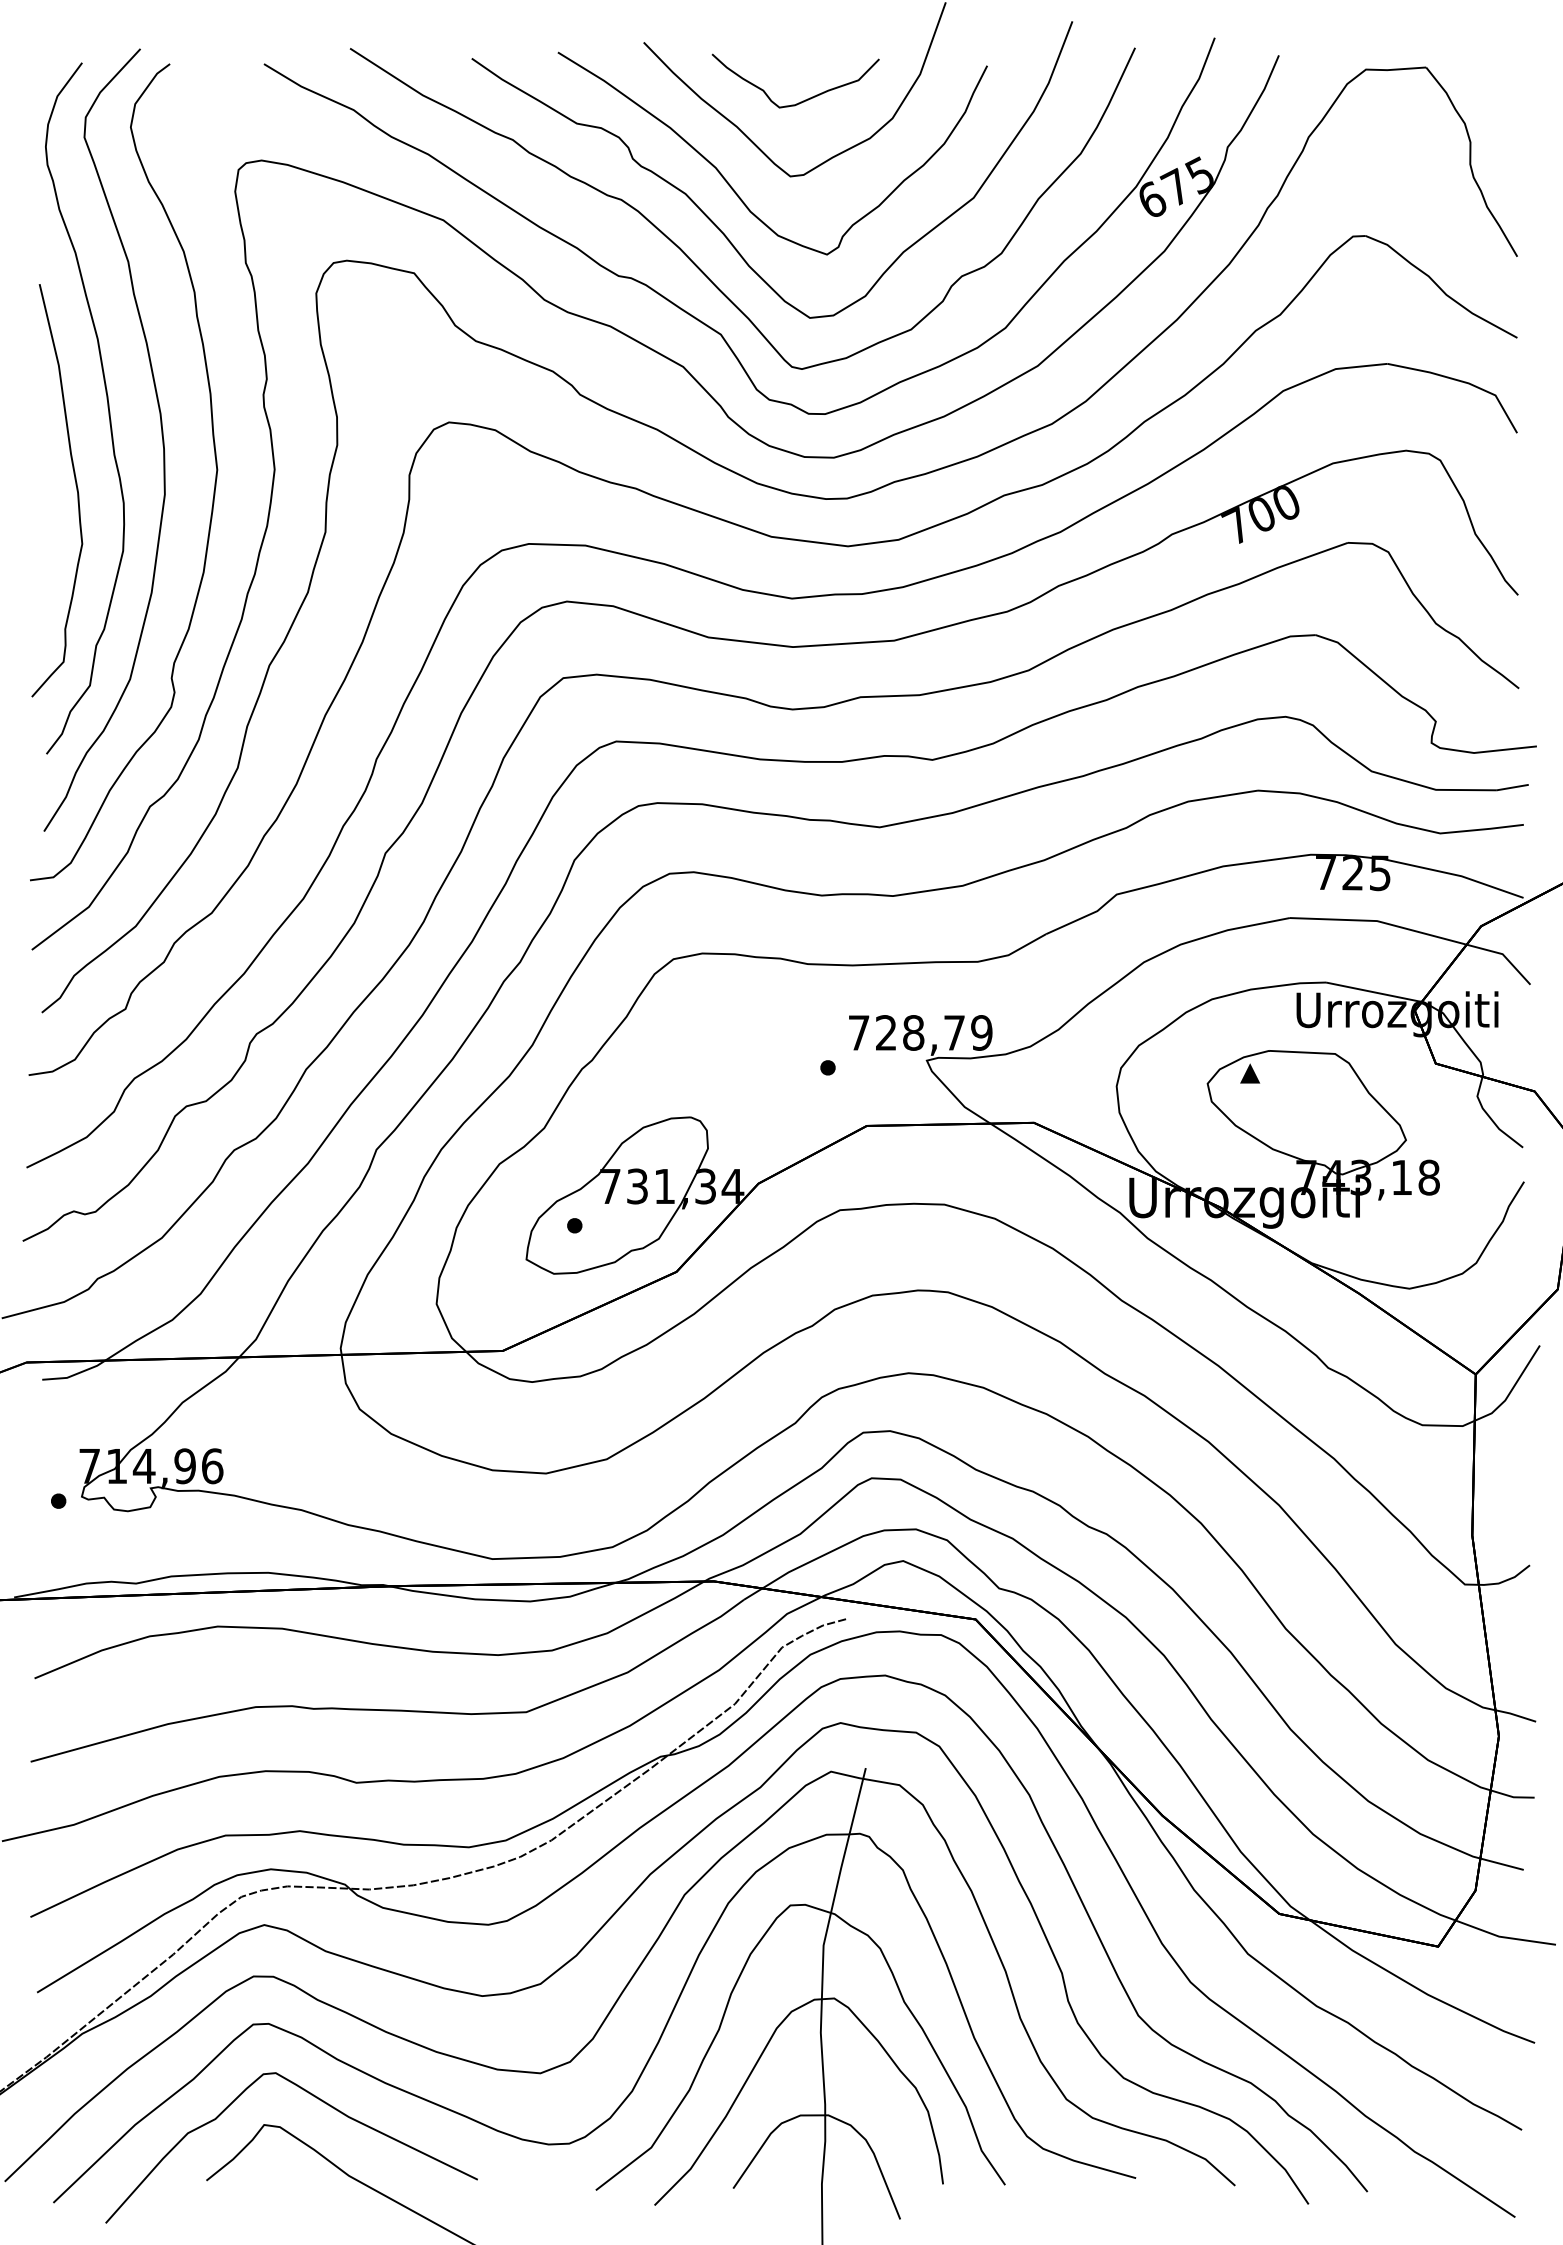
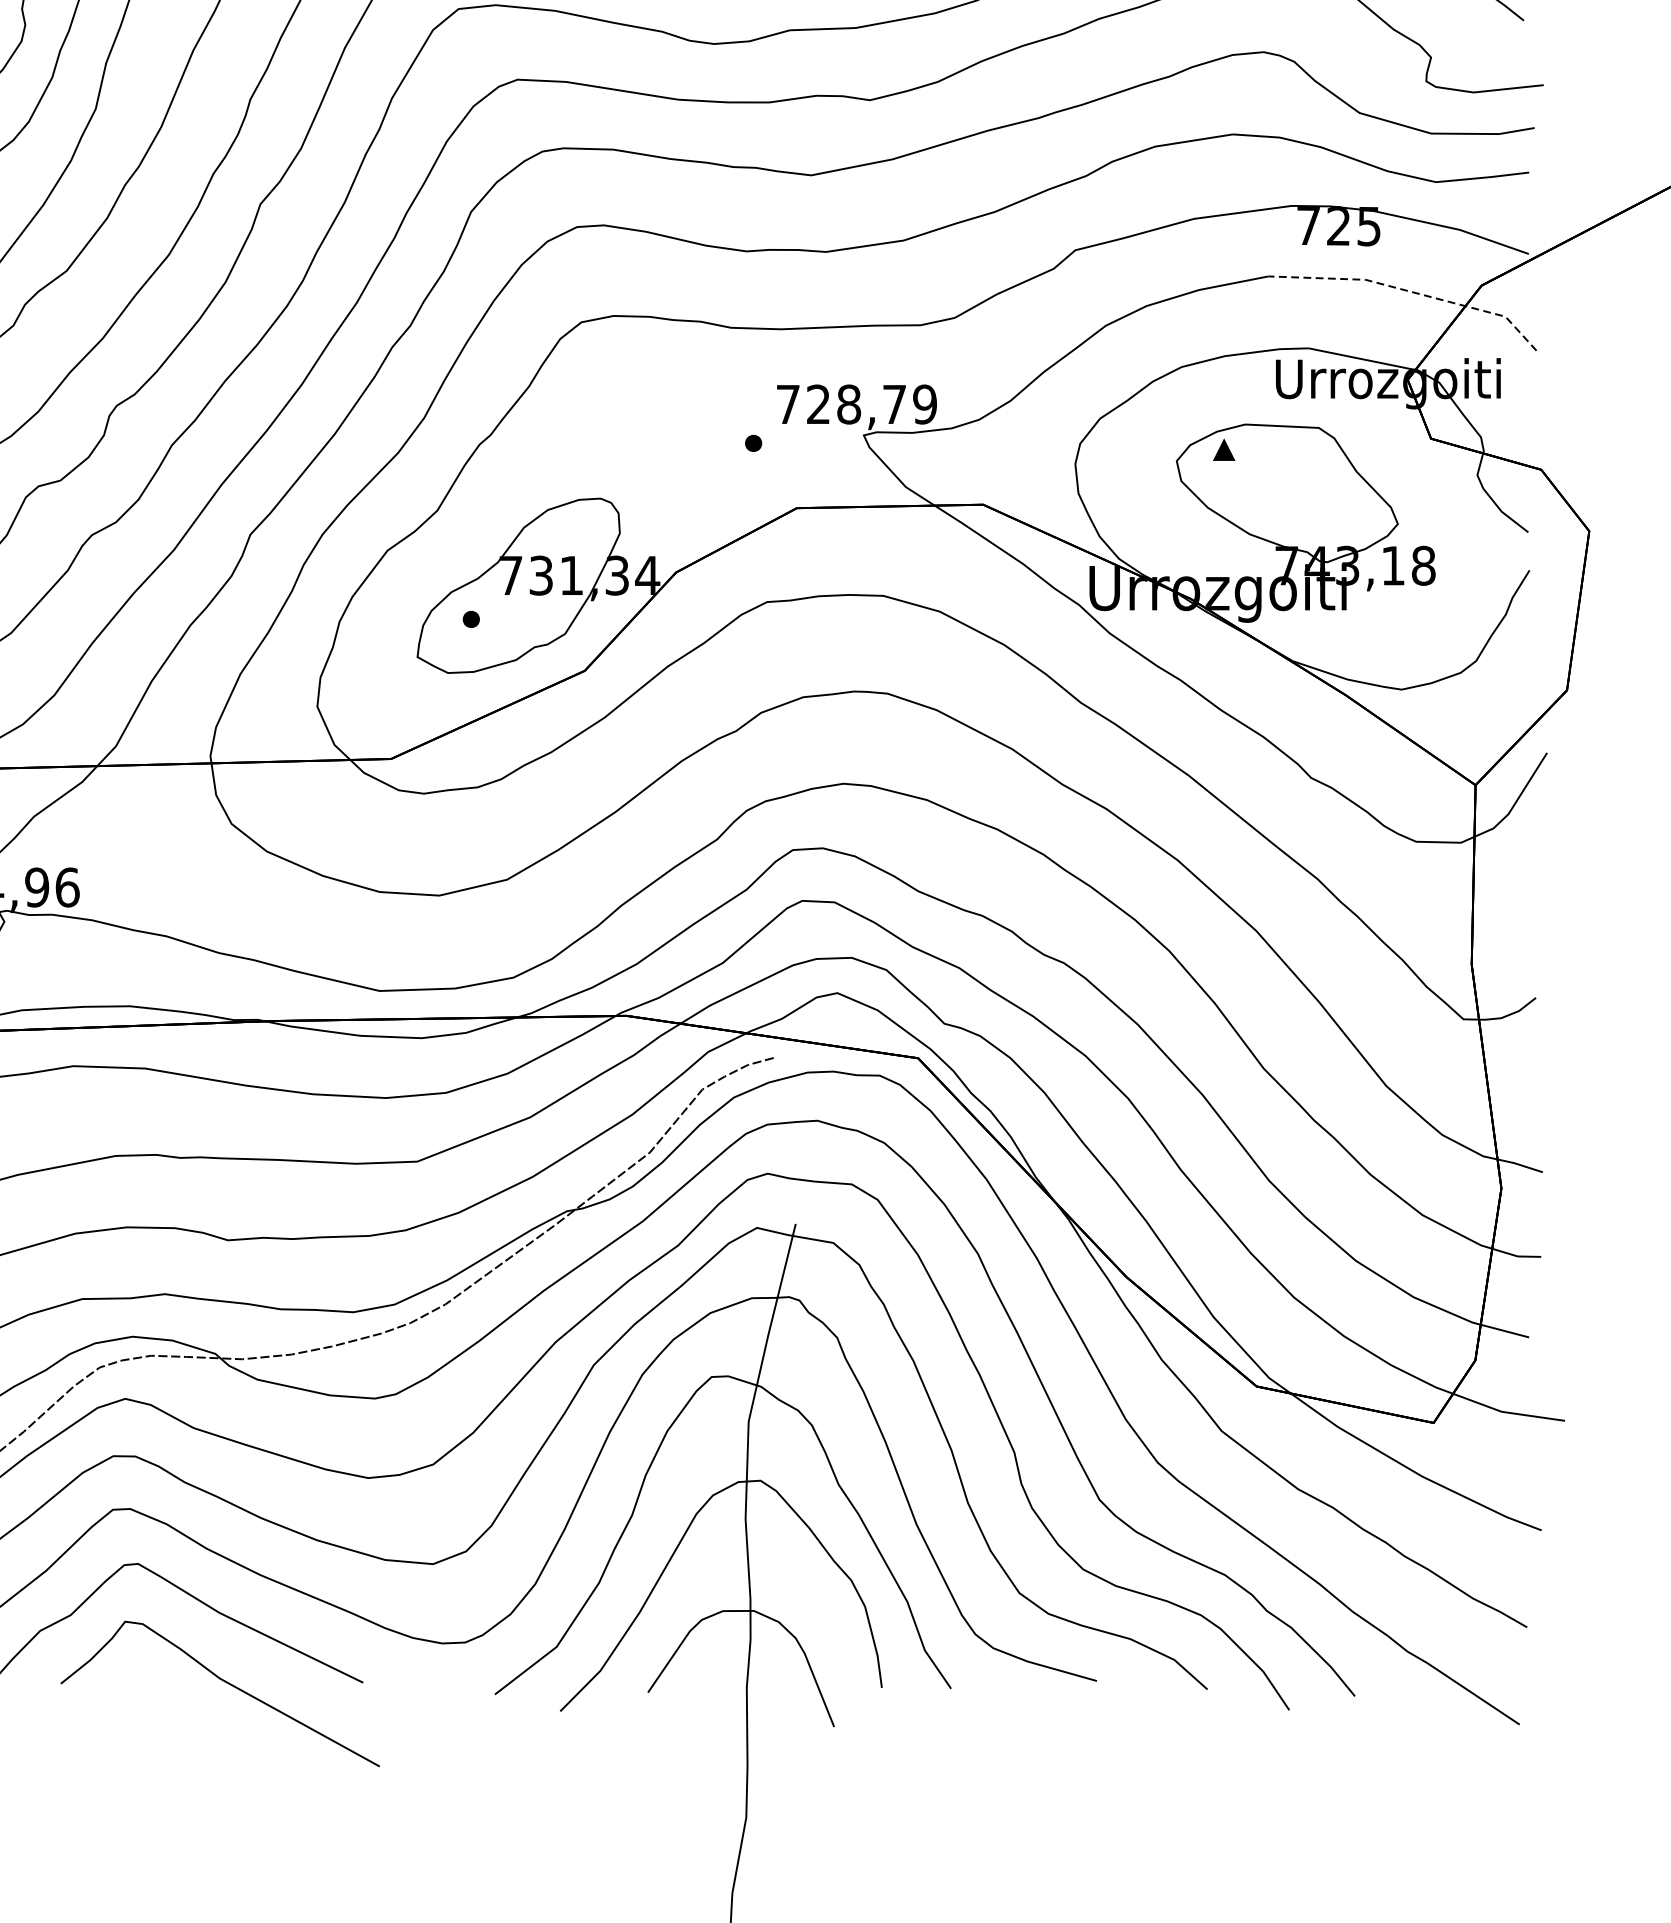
line: (1417, 931) -> (1410, 291), solid -> dashed

